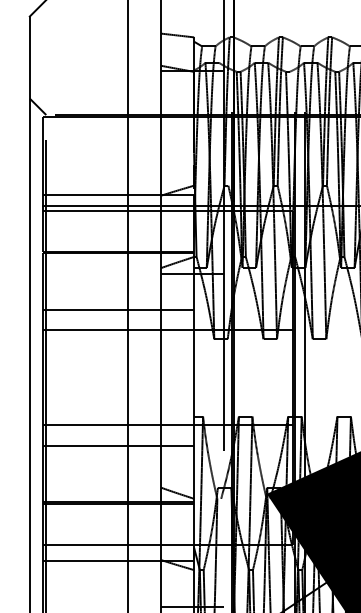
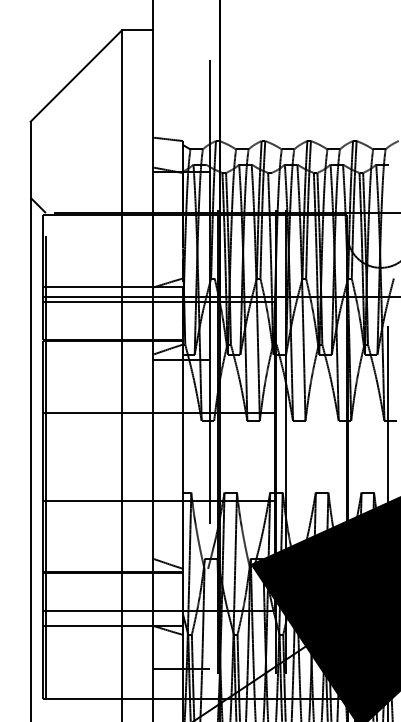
line: (118, 309) -> (112, 393), removed
line: (118, 445) -> (112, 519), removed

